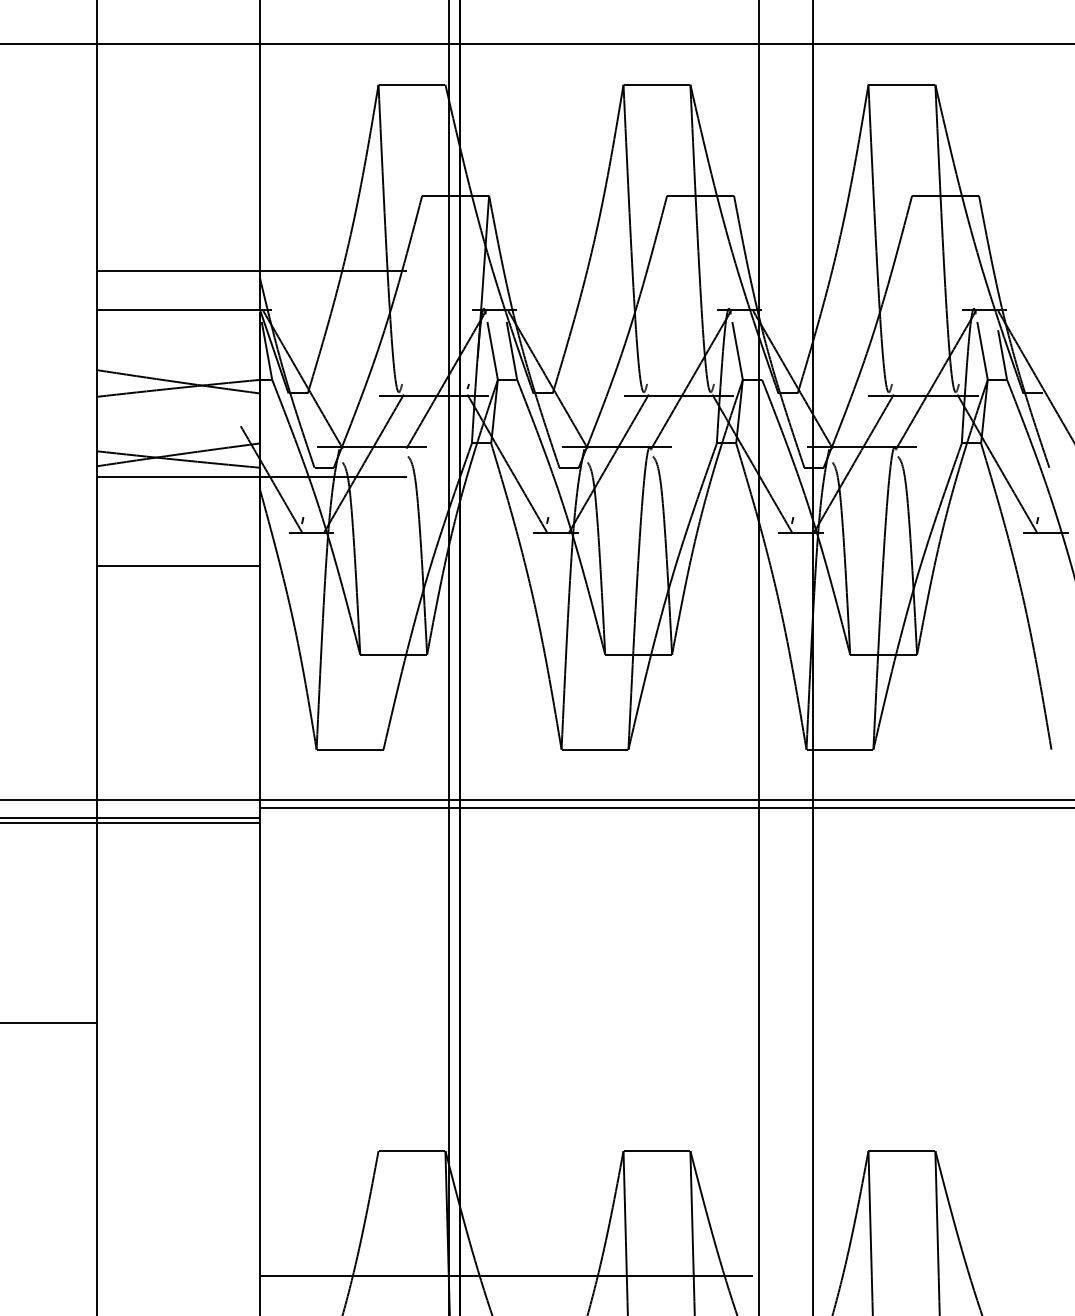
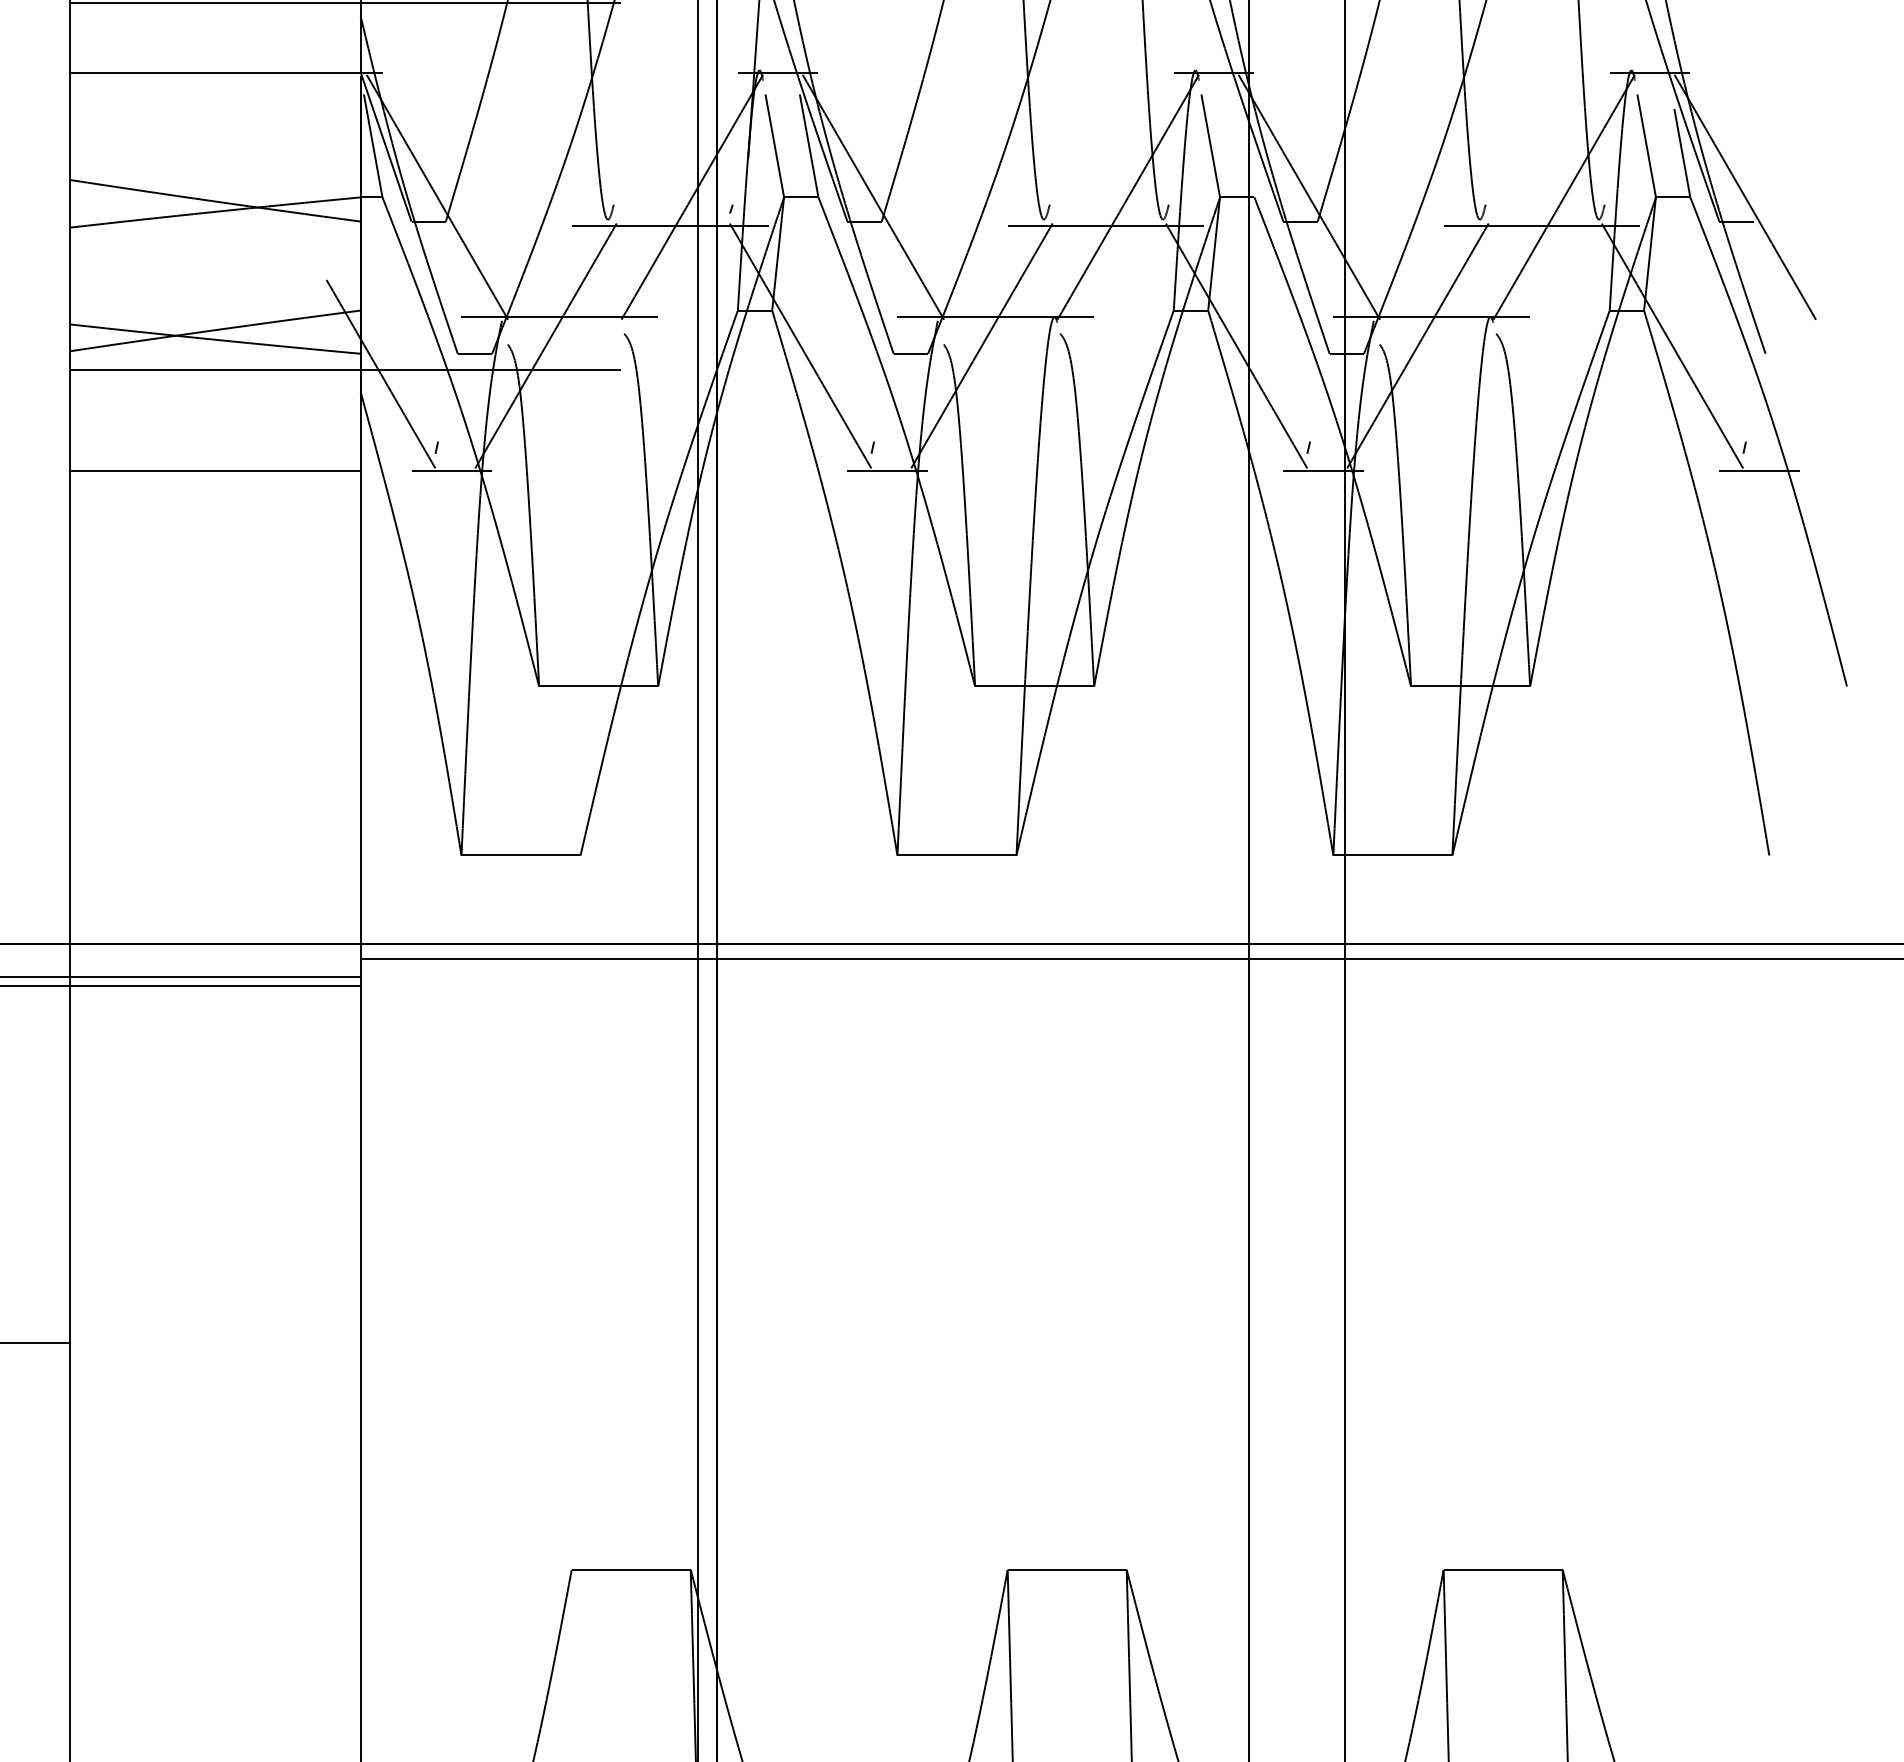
line: (177, 566) -> (213, 470), moved

